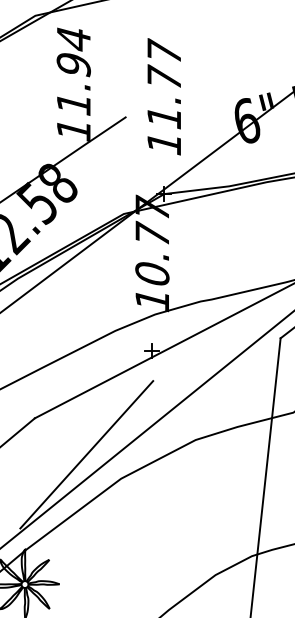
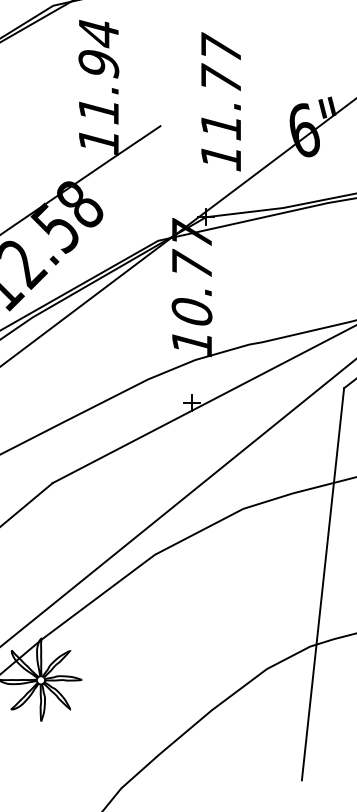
text: (163, 96) -> (220, 101), moved
line: (86, 454) -> (113, 525), removed

